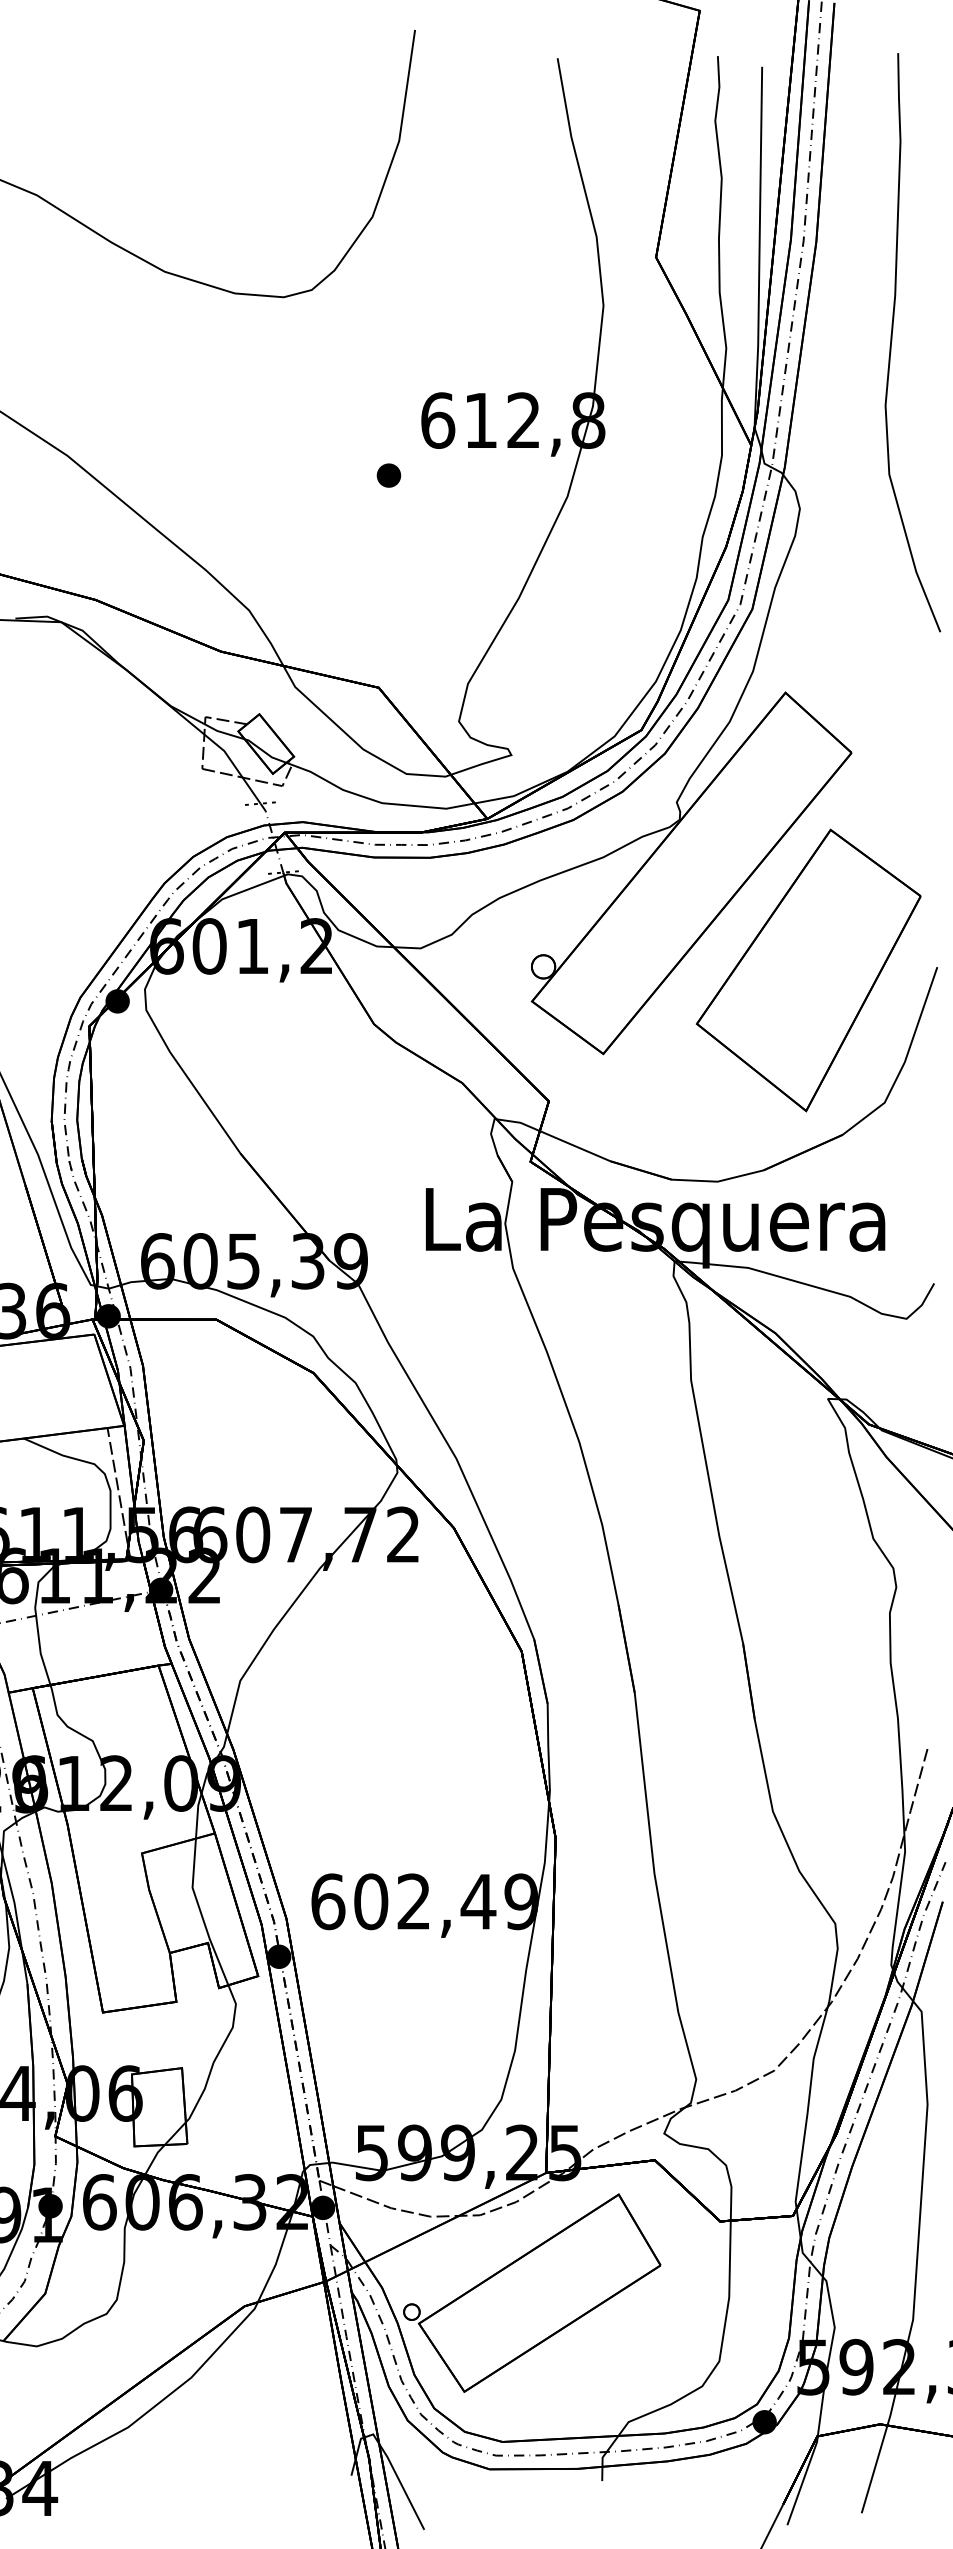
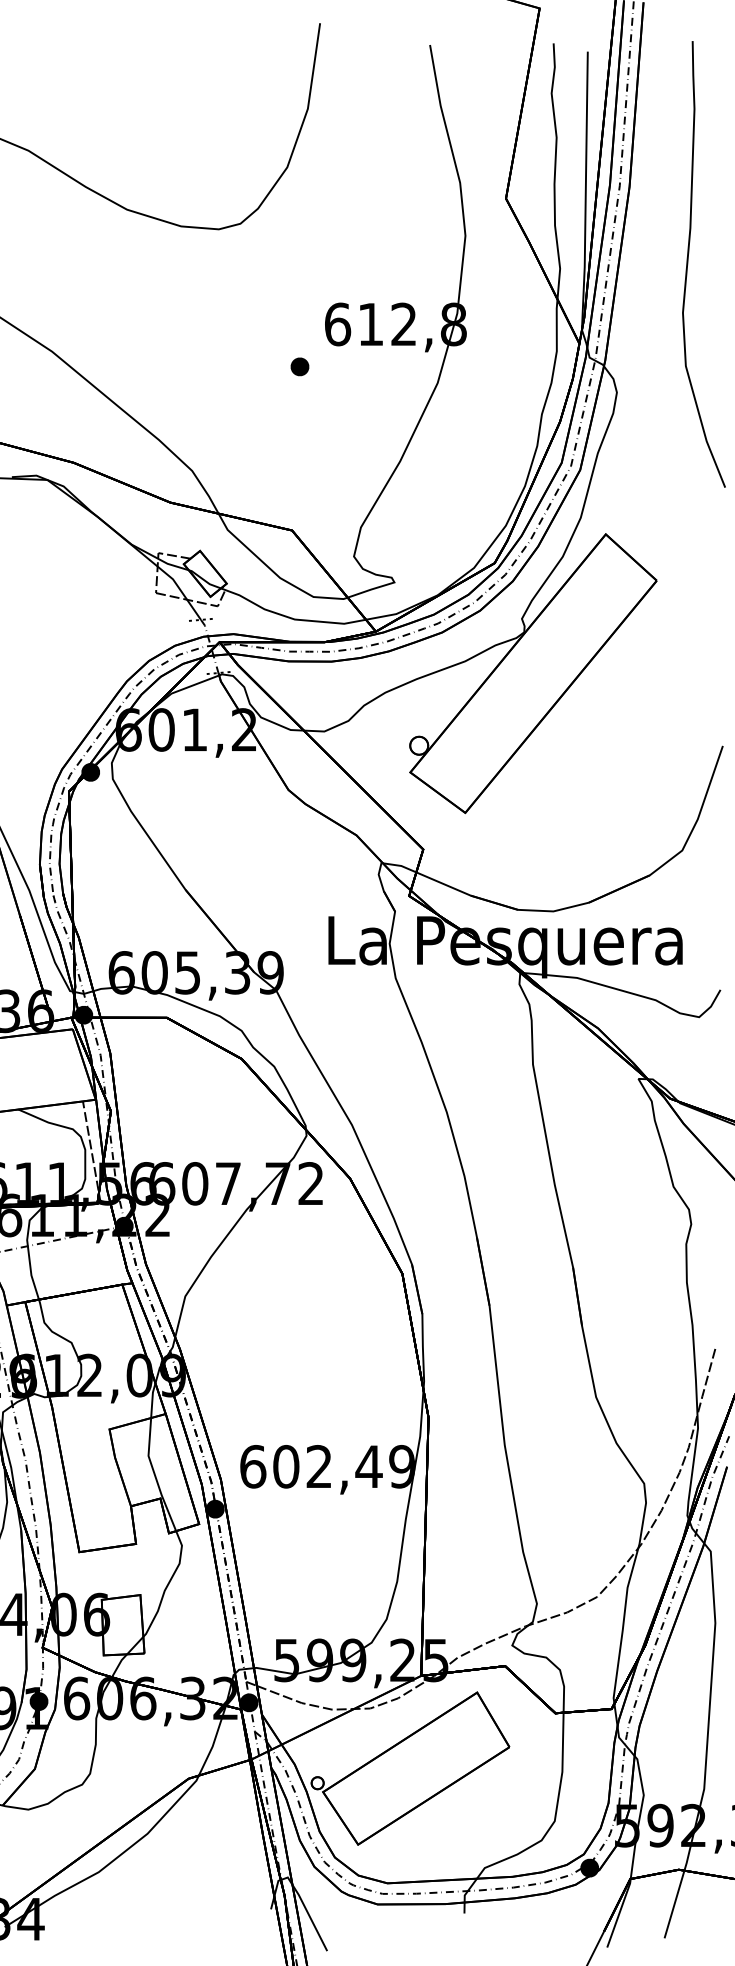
part: (808, 970) -> (623, 748), removed

